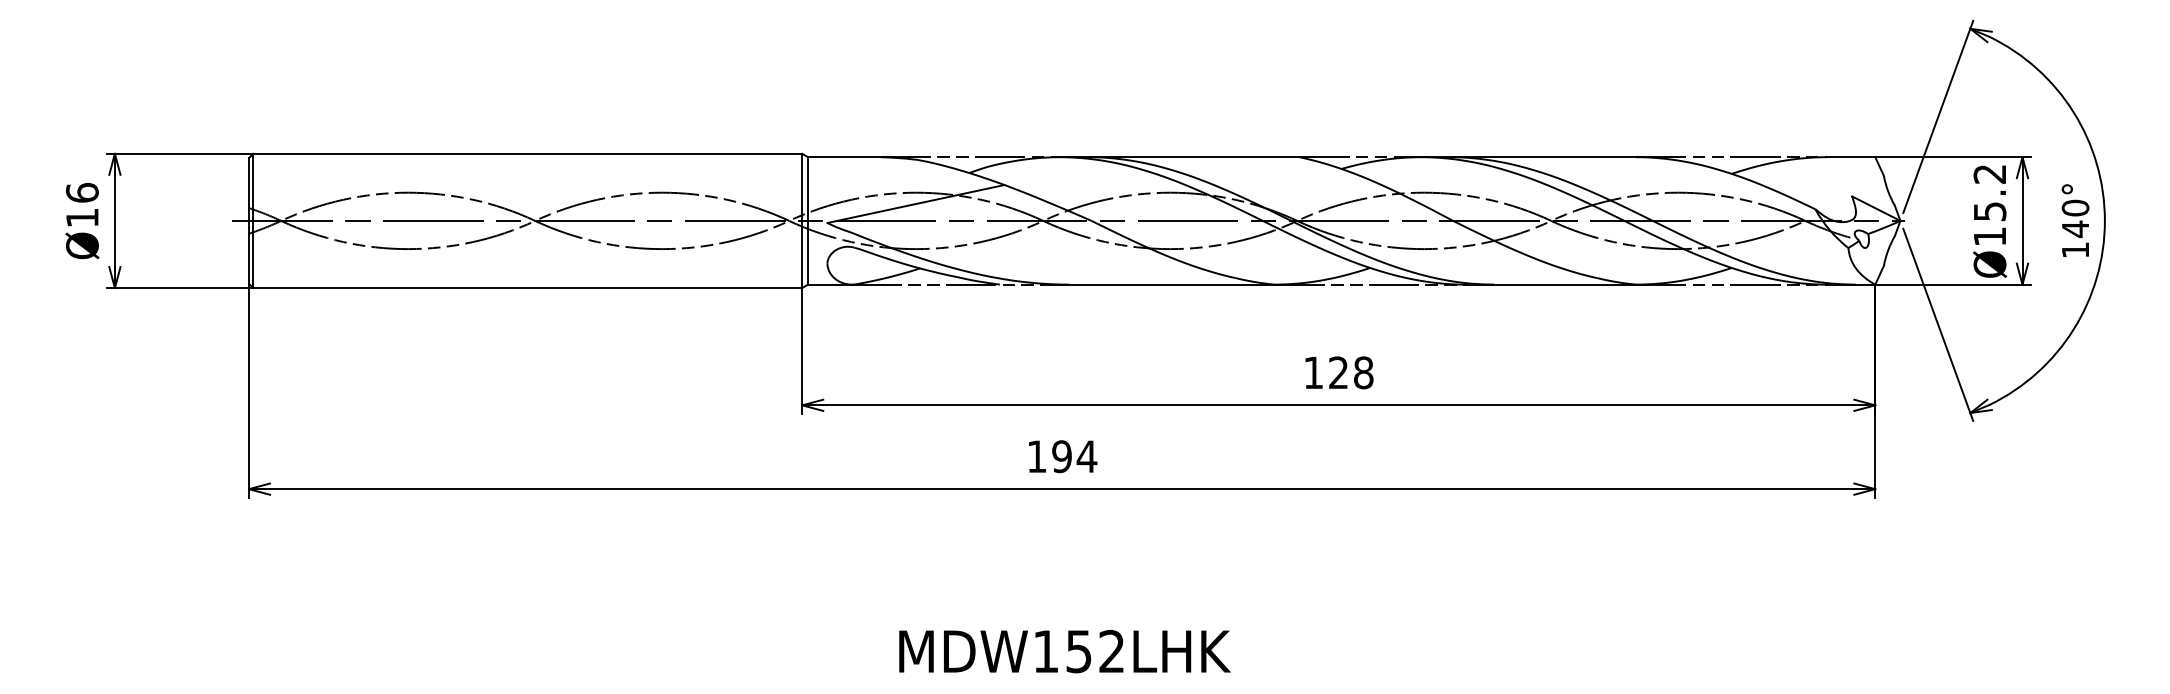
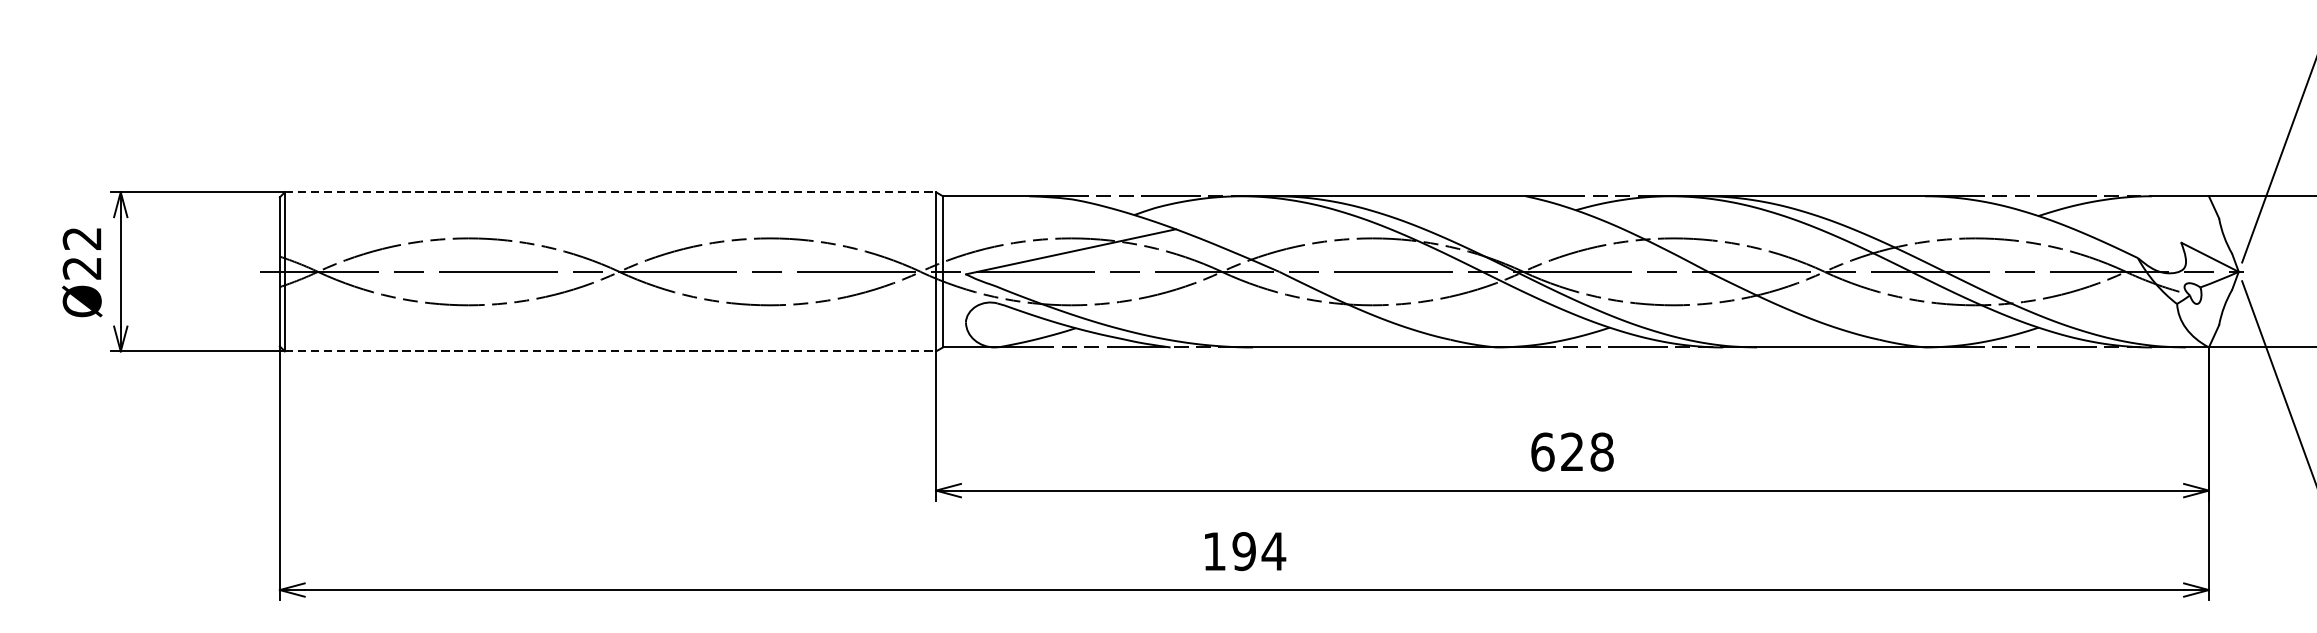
line: (527, 153) -> (610, 191), solid -> dashed
text: (82, 205) -> (82, 253), Ø16 -> Ø22
line: (527, 287) -> (610, 350), solid -> dashed
text: (1313, 372) -> (1542, 451), 128 -> 628

